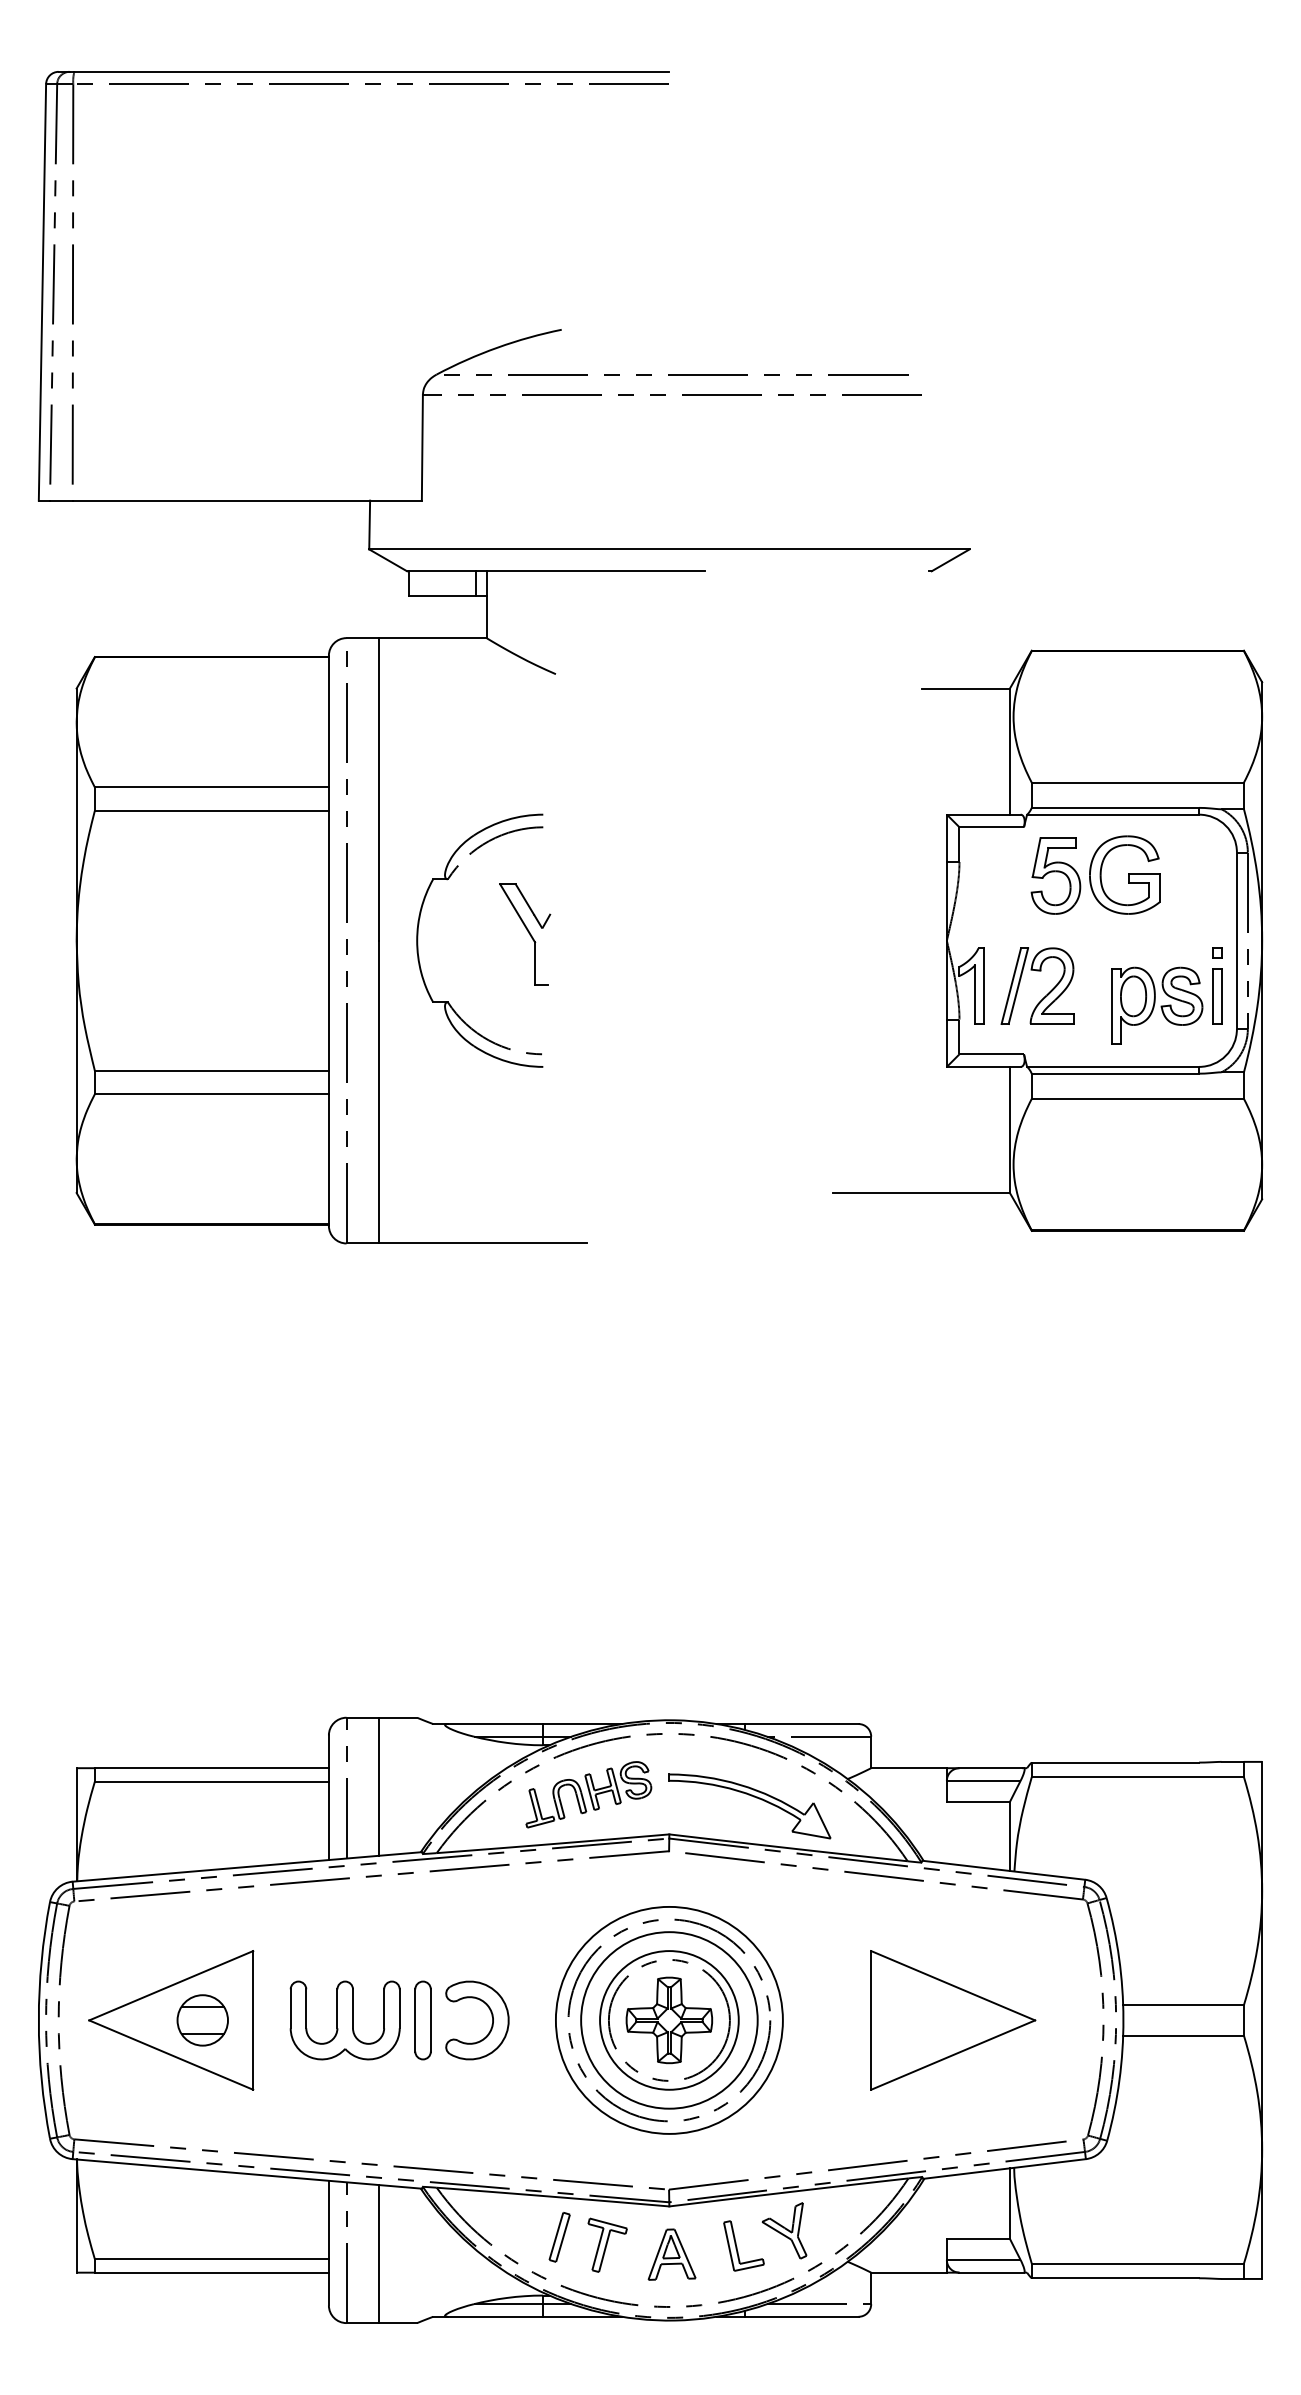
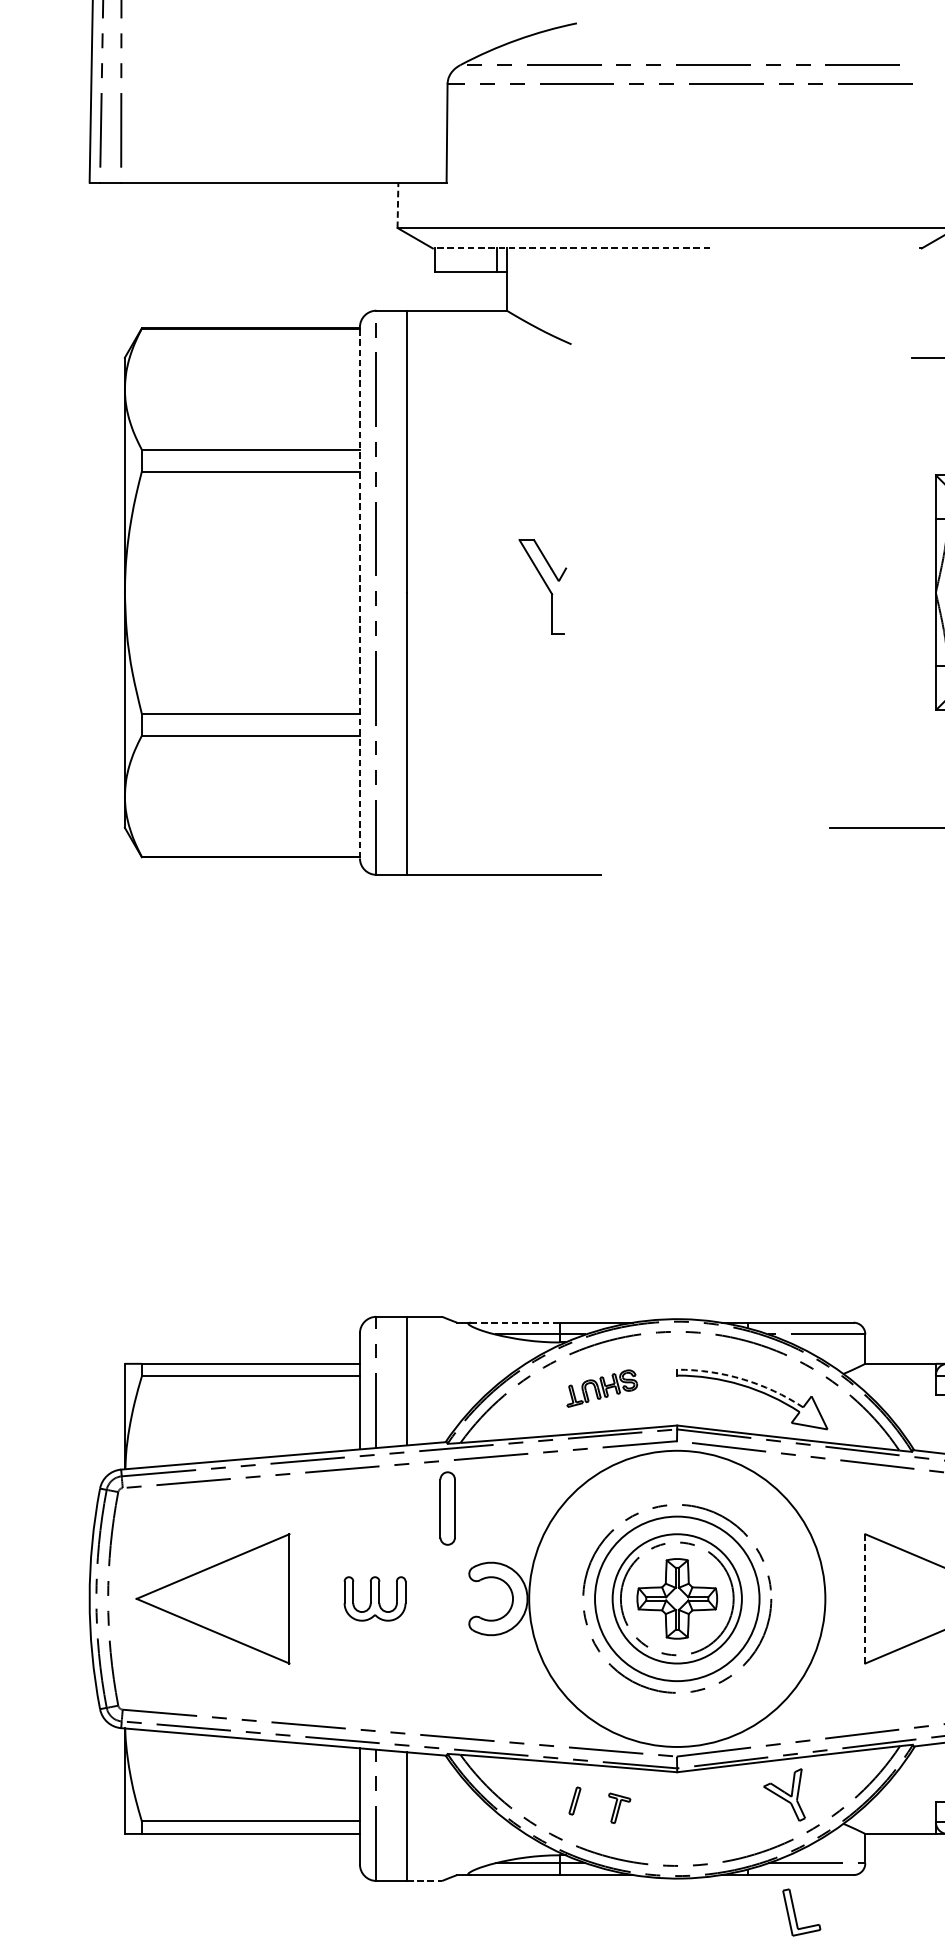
line: (369, 524) -> (397, 204), solid -> dashed
line: (555, 571) -> (571, 248), solid -> dashed
line: (328, 940) -> (359, 592), solid -> dashed
part: (418, 940) -> (443, 592), removed
line: (495, 1724) -> (515, 1323), solid -> dashed
arc: (739, 1784) -> (742, 1379), solid -> dashed
part: (588, 1794) -> (601, 1388), size x0.6
circle: (668, 2019) -> (676, 1598), size x1.4
line: (871, 2019) -> (865, 1598), solid -> dashed
part: (202, 2020) -> (242, 1598), removed
part: (344, 2020) -> (374, 1598), size x0.6
part: (422, 2020) -> (447, 1508), moved
part: (559, 2237) -> (574, 1801), size x0.6
part: (607, 2244) -> (619, 1807), size x0.6
part: (737, 2246) -> (795, 1913), moved
part: (671, 2254) -> (679, 1817), removed
line: (398, 2323) -> (424, 1881), solid -> dashed

